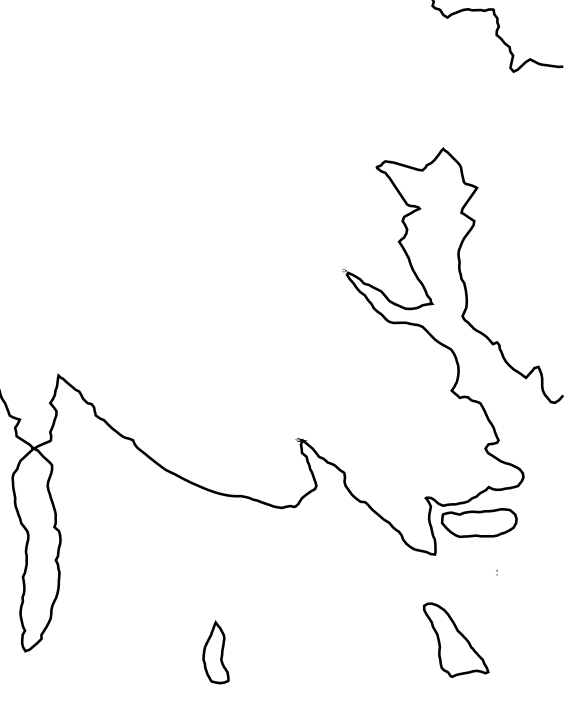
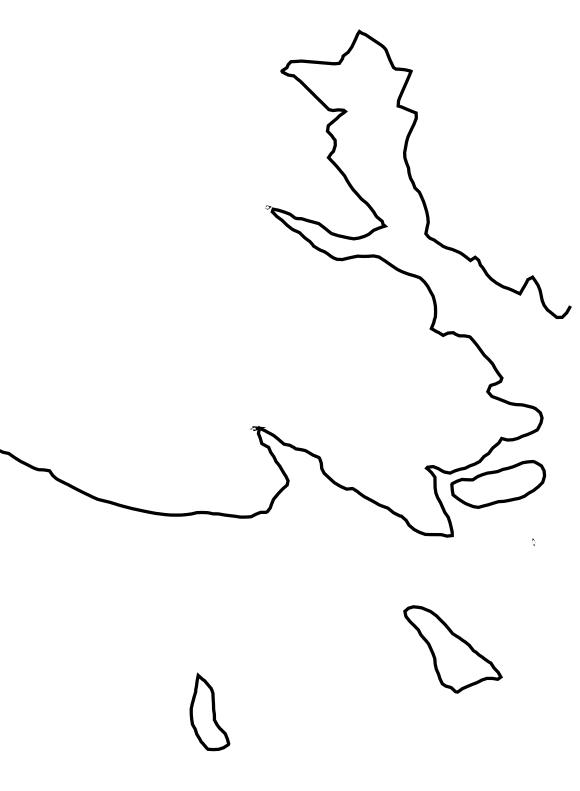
part: (456, 639) -> (453, 644), moved

